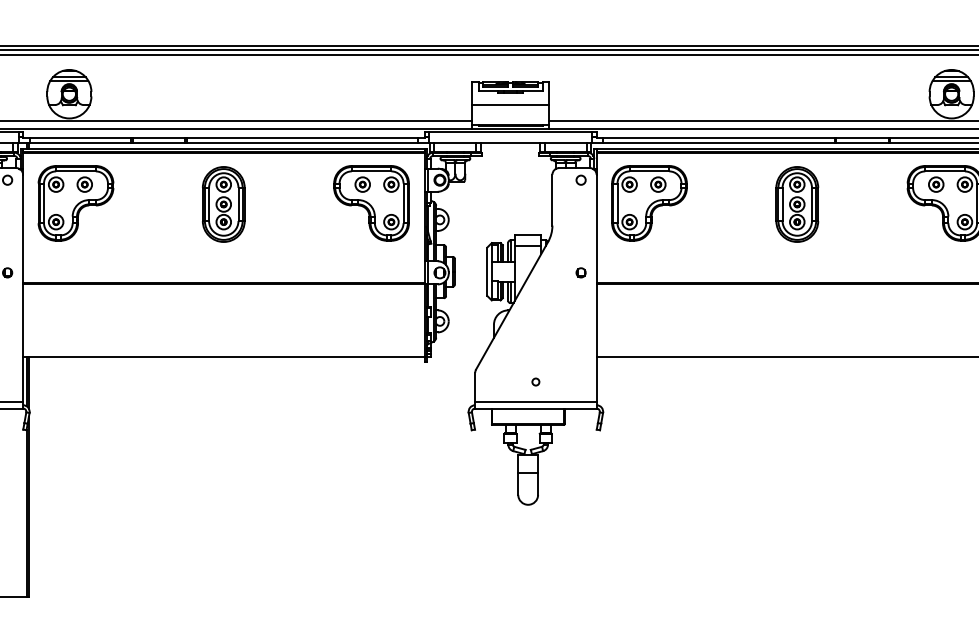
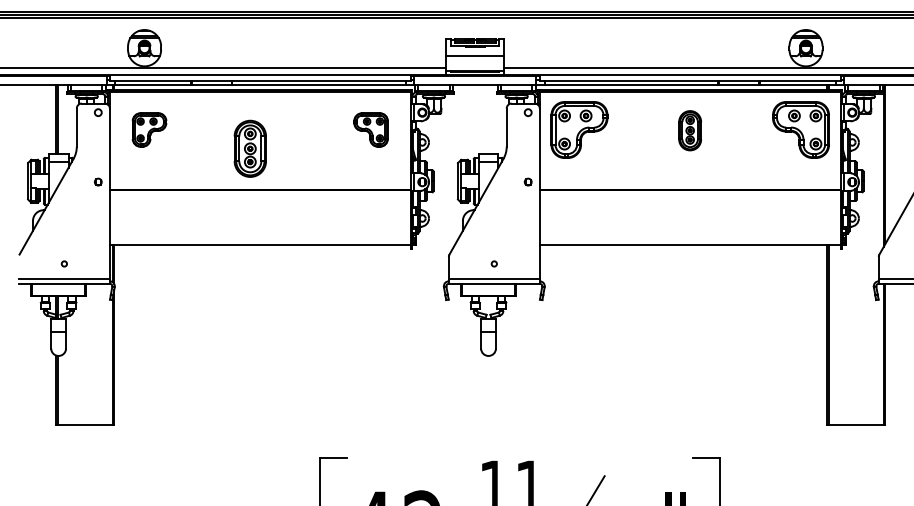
part: (75, 202) -> (149, 129), size x0.6
part: (370, 202) -> (370, 129), size x0.6
part: (222, 204) -> (249, 148), moved
part: (796, 204) -> (689, 130), size x0.7

